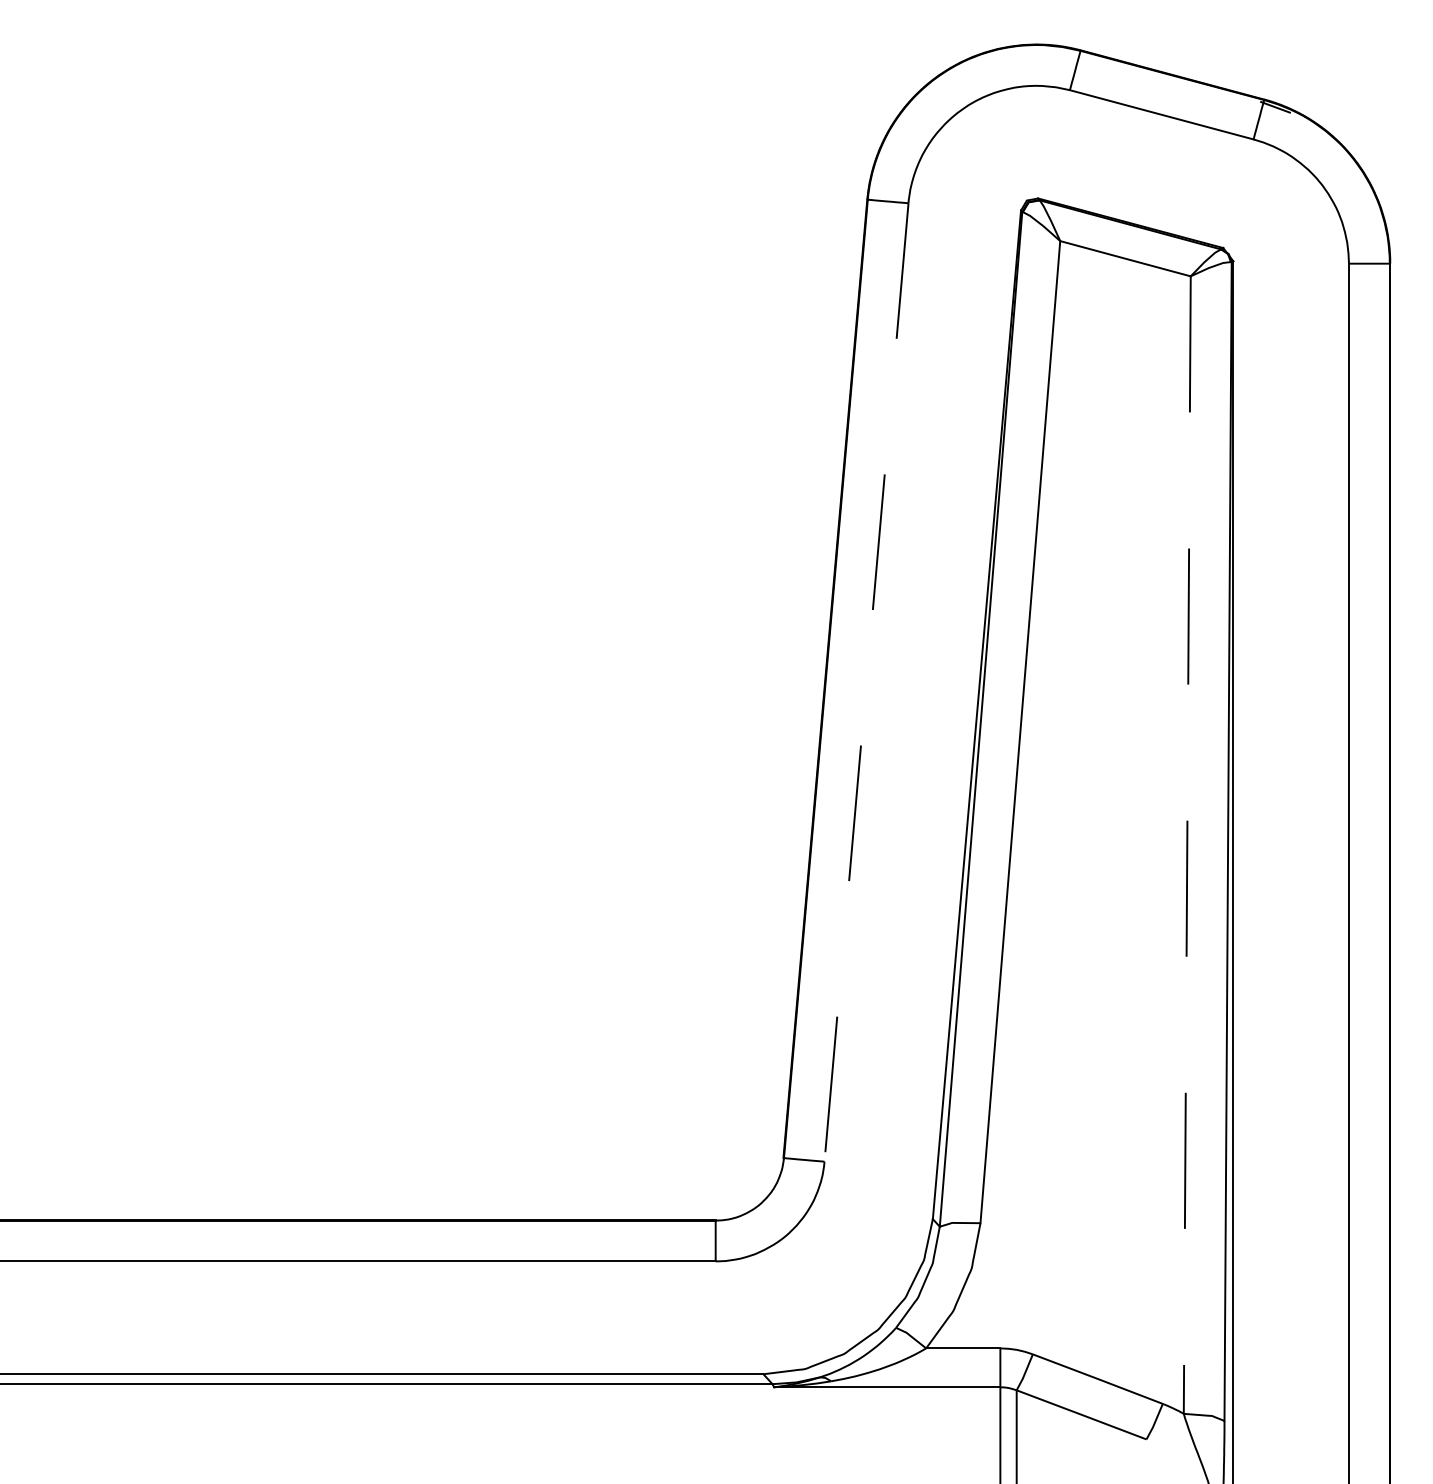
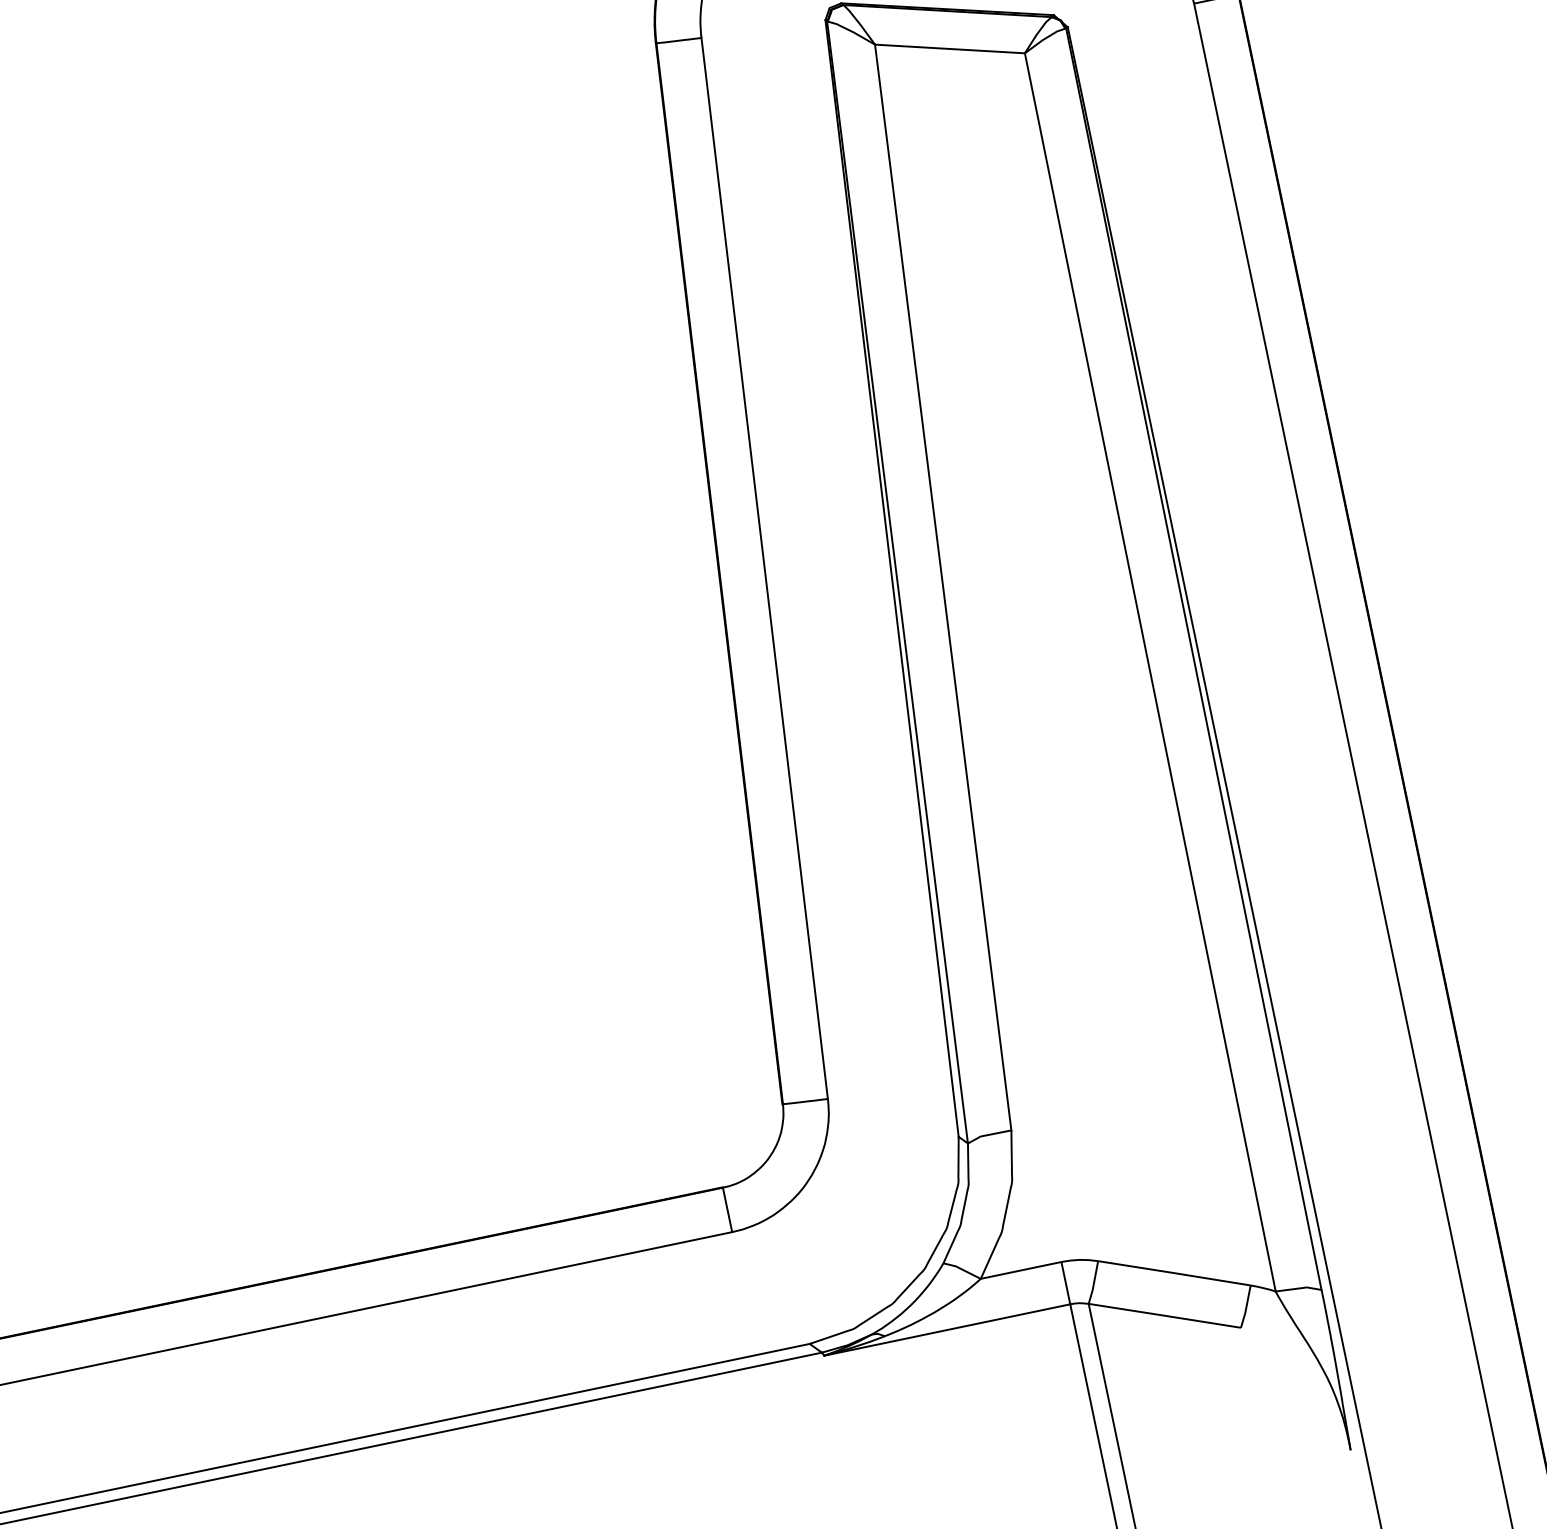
line: (866, 682) -> (764, 568), dashed -> solid
line: (1187, 845) -> (1150, 672), dashed -> solid

